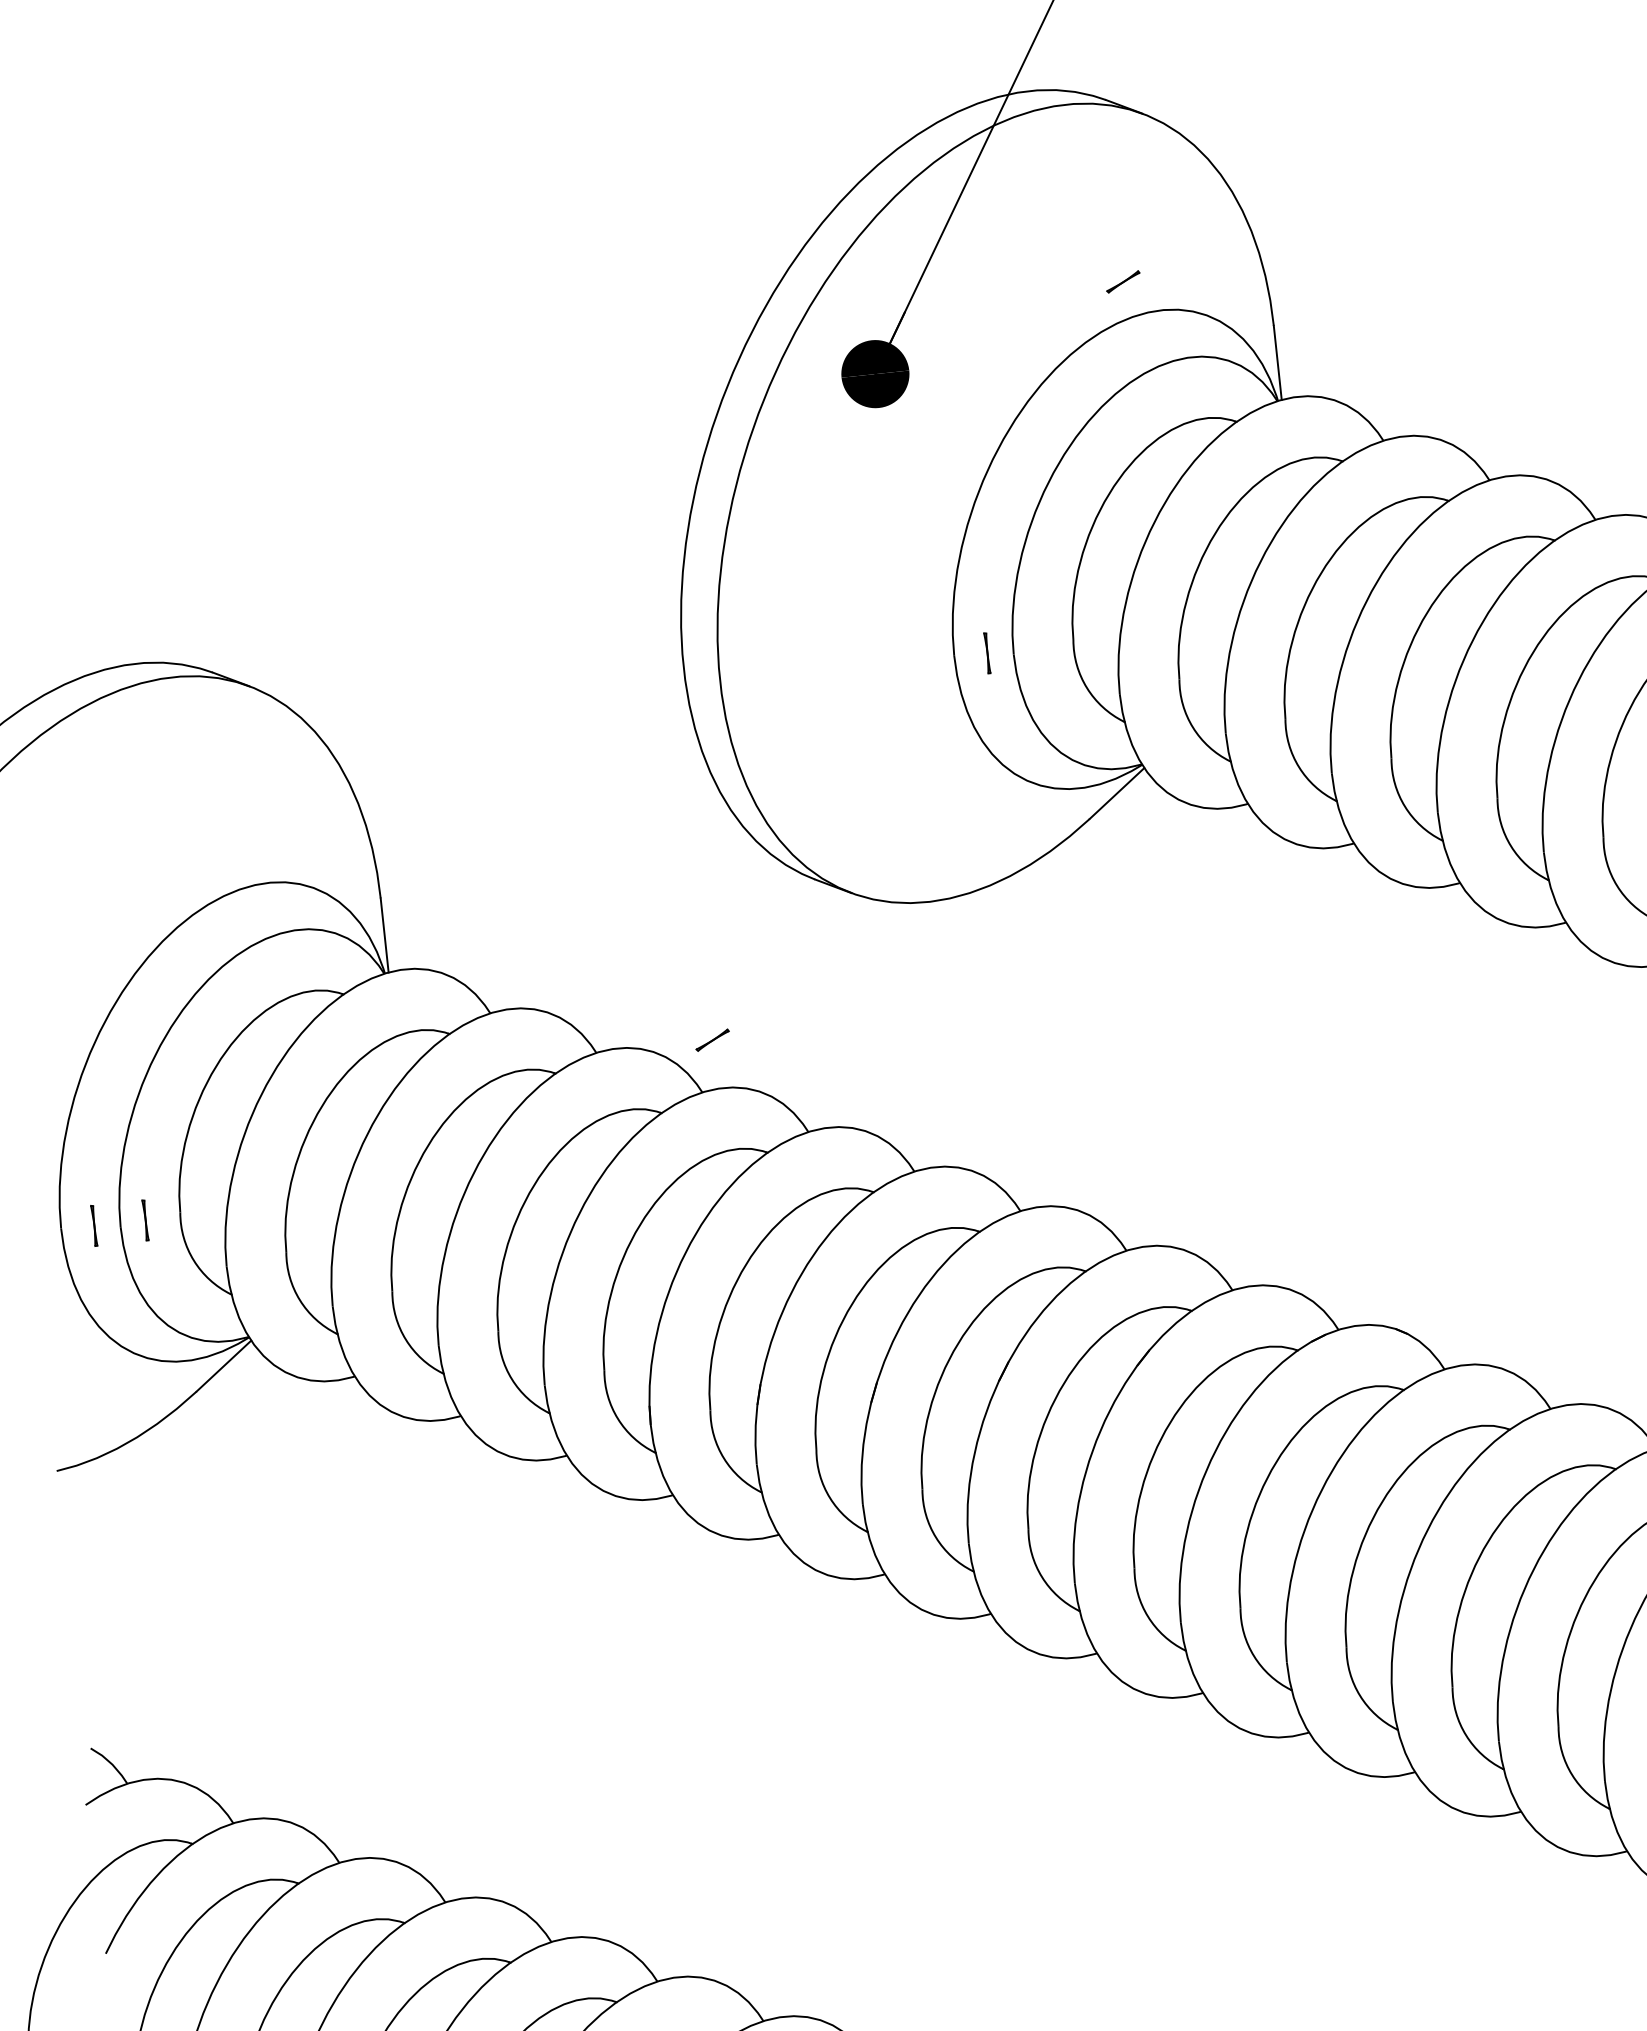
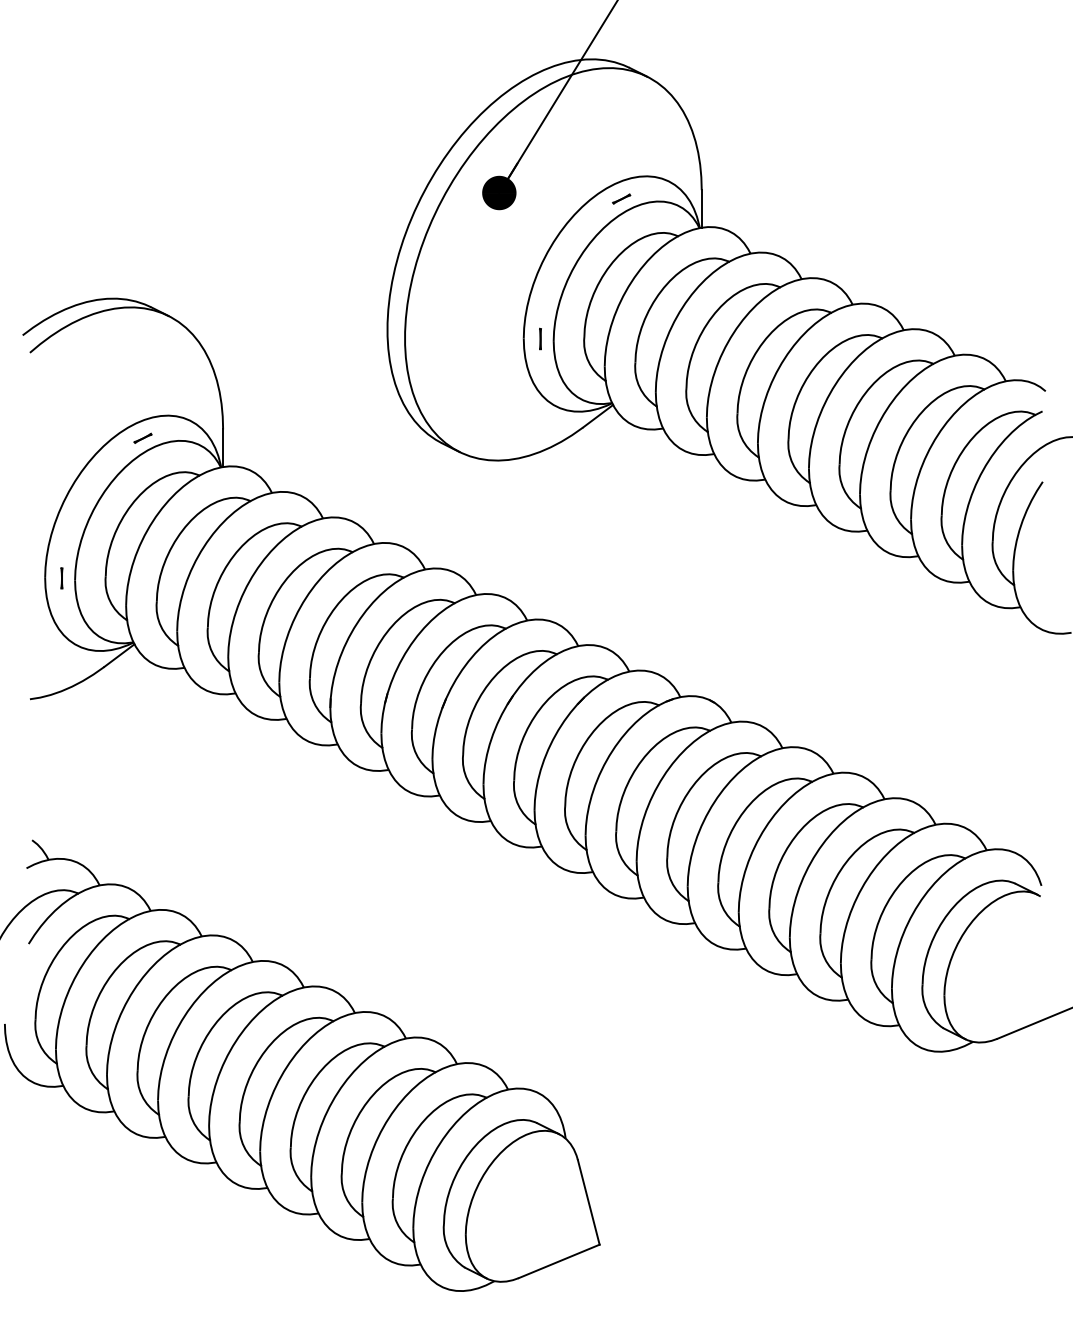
line: (1122, 280) -> (621, 198), moved
line: (711, 1038) -> (142, 437), moved
line: (144, 1220) -> (87, 578), removed

